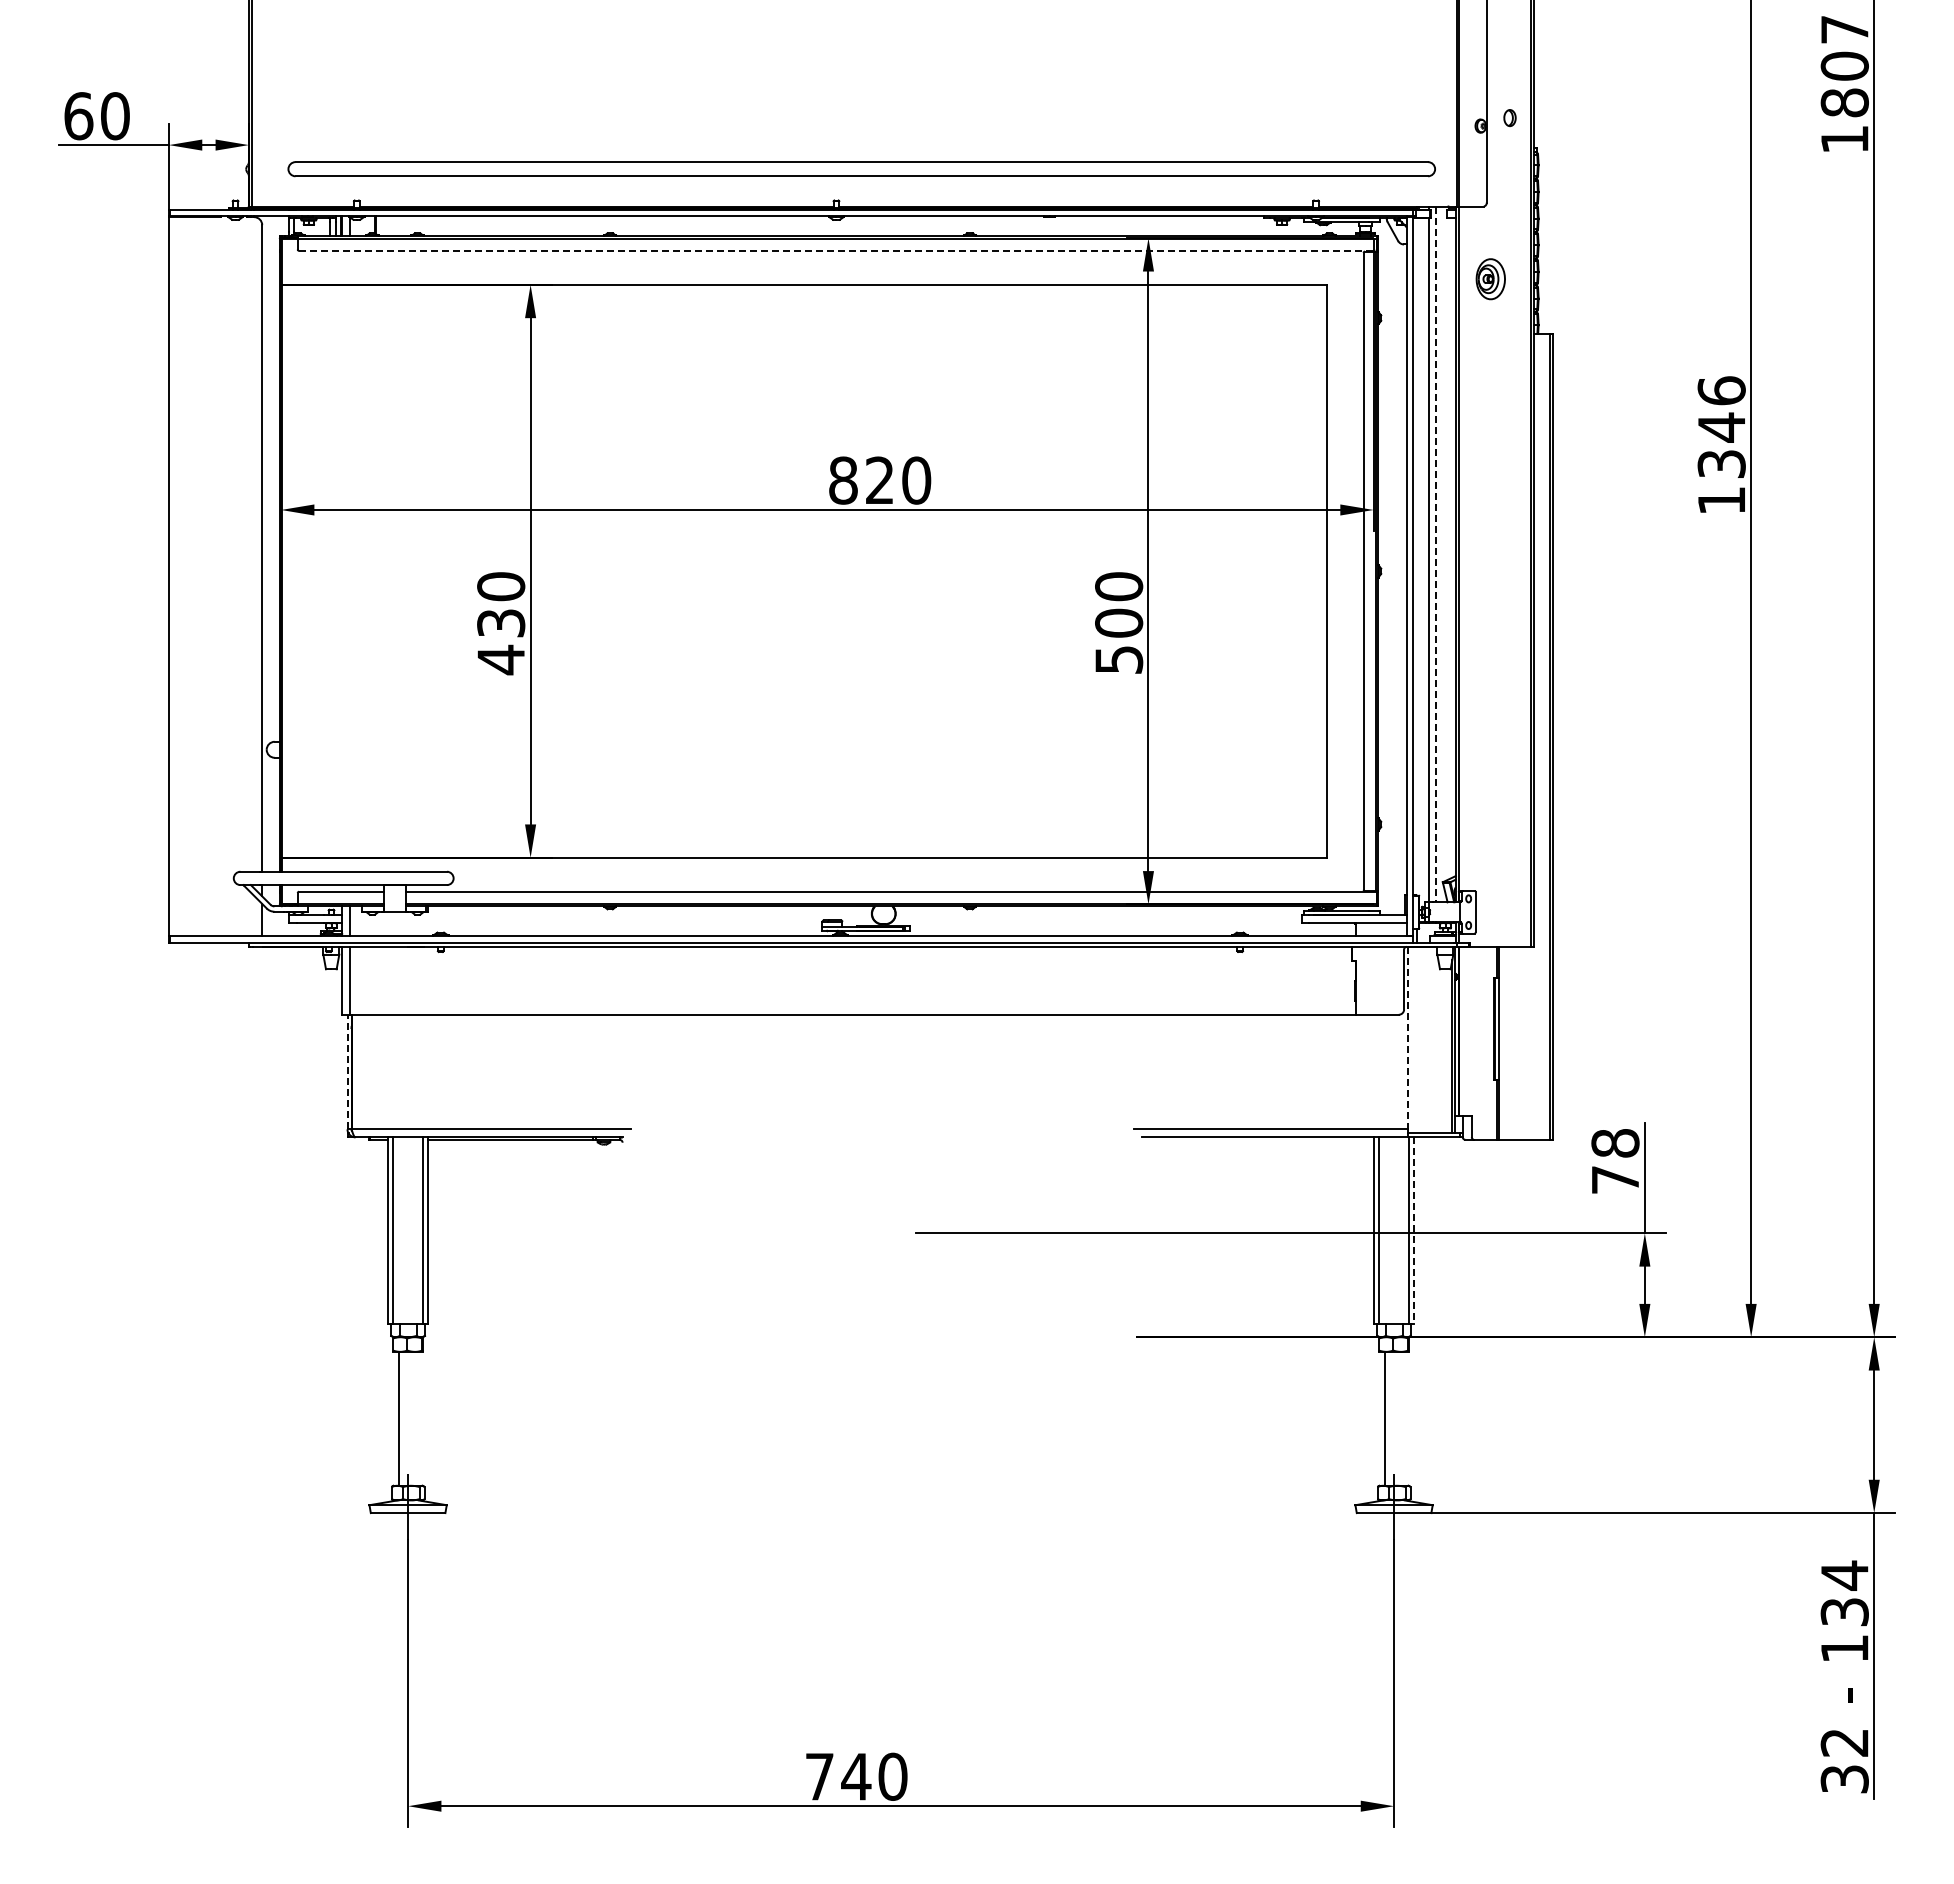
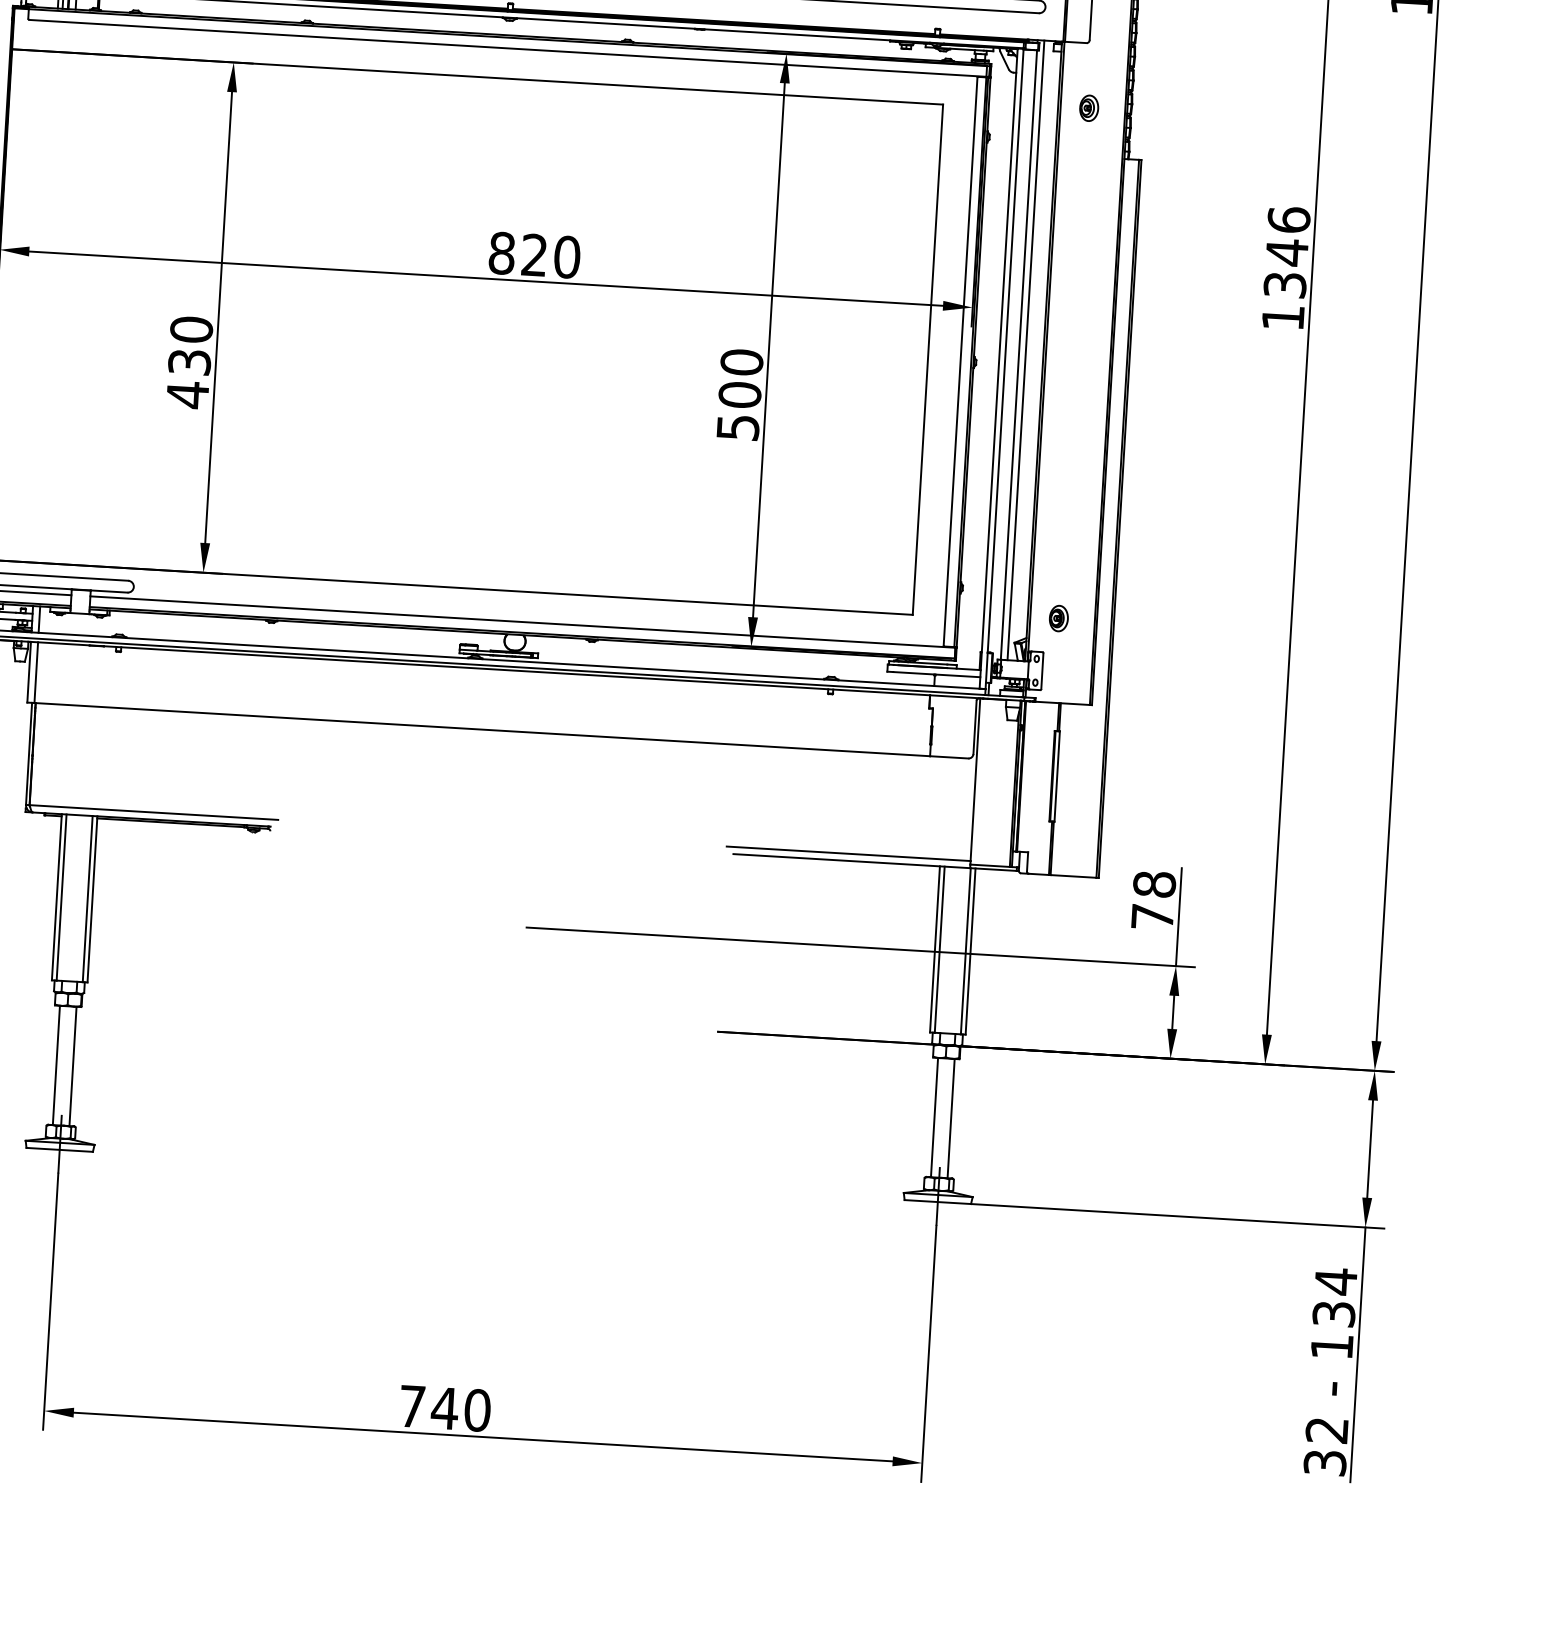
line: (837, 250) -> (508, 48), dashed -> solid
part: (1490, 279) -> (1088, 108), size x0.71
line: (1436, 554) -> (1026, 350), dashed -> solid
part: (1490, 852) -> (1058, 618), added
line: (1408, 1038) -> (975, 780), dashed -> solid
line: (347, 1071) -> (29, 753), dashed -> solid
line: (1414, 1231) -> (970, 952), dashed -> solid
line: (417, 1418) -> (73, 1066), added
line: (1403, 1418) -> (951, 1118), added

